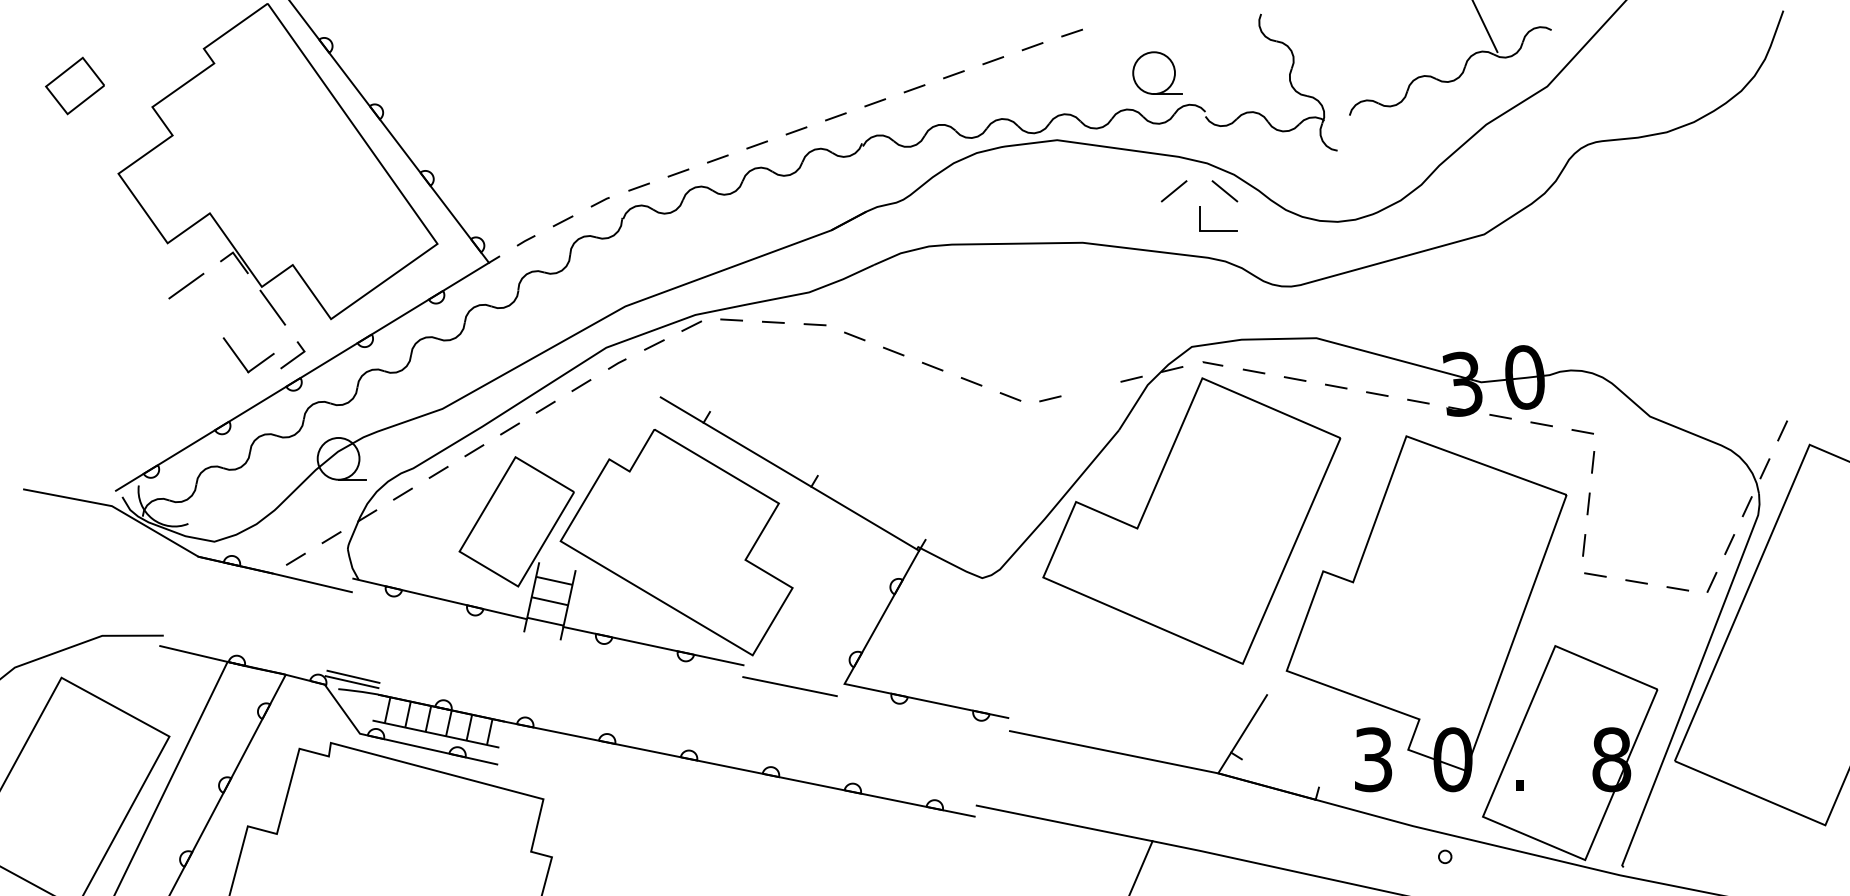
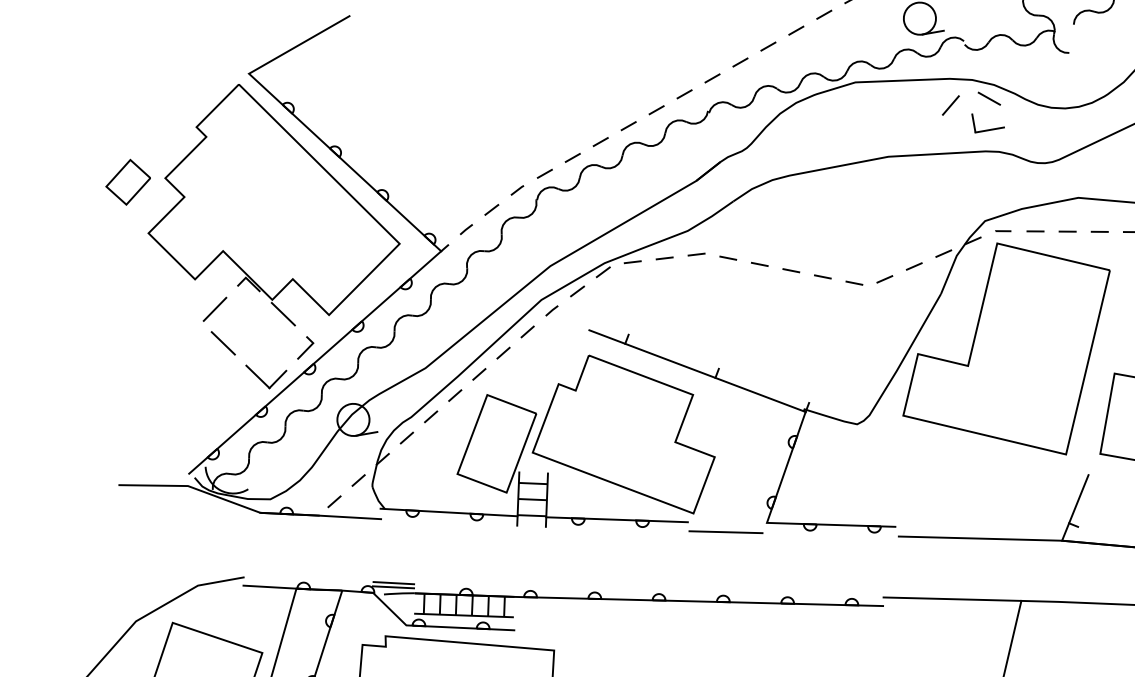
part: (74, 85) -> (127, 182), moved
line: (189, 331) -> (223, 343), added
part: (241, 360) -> (262, 380), moved
line: (1090, 388) -> (913, 266), added

